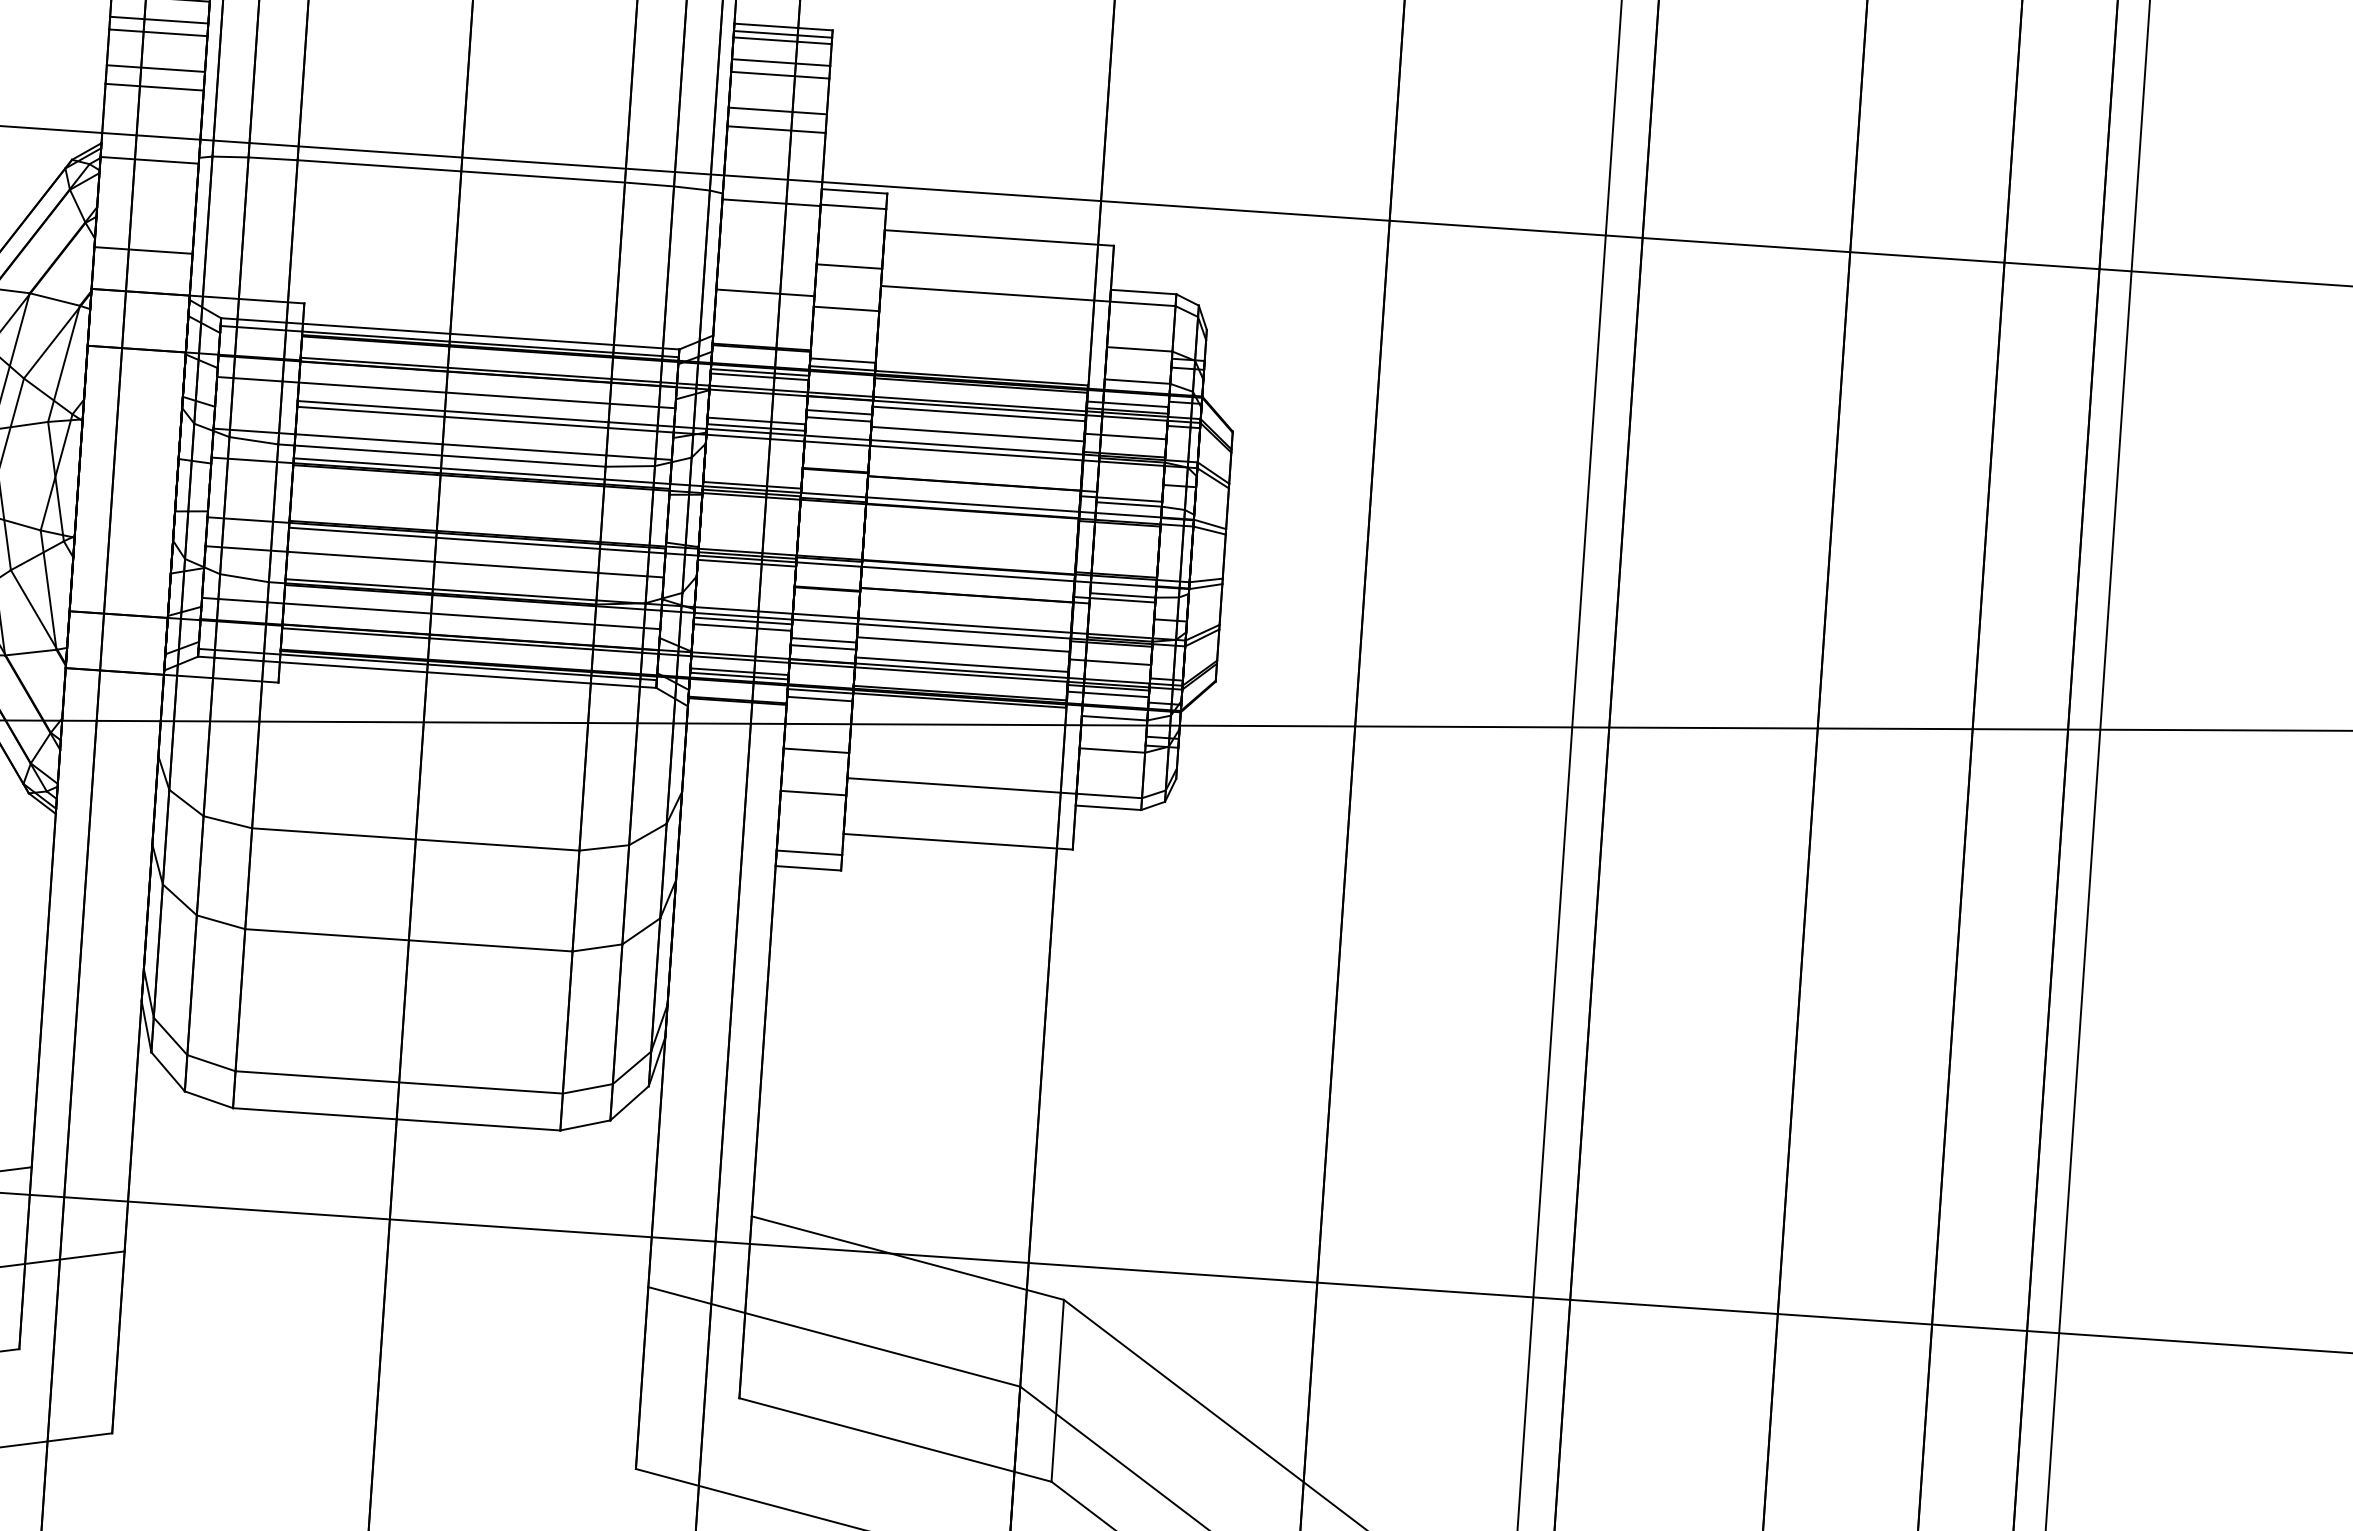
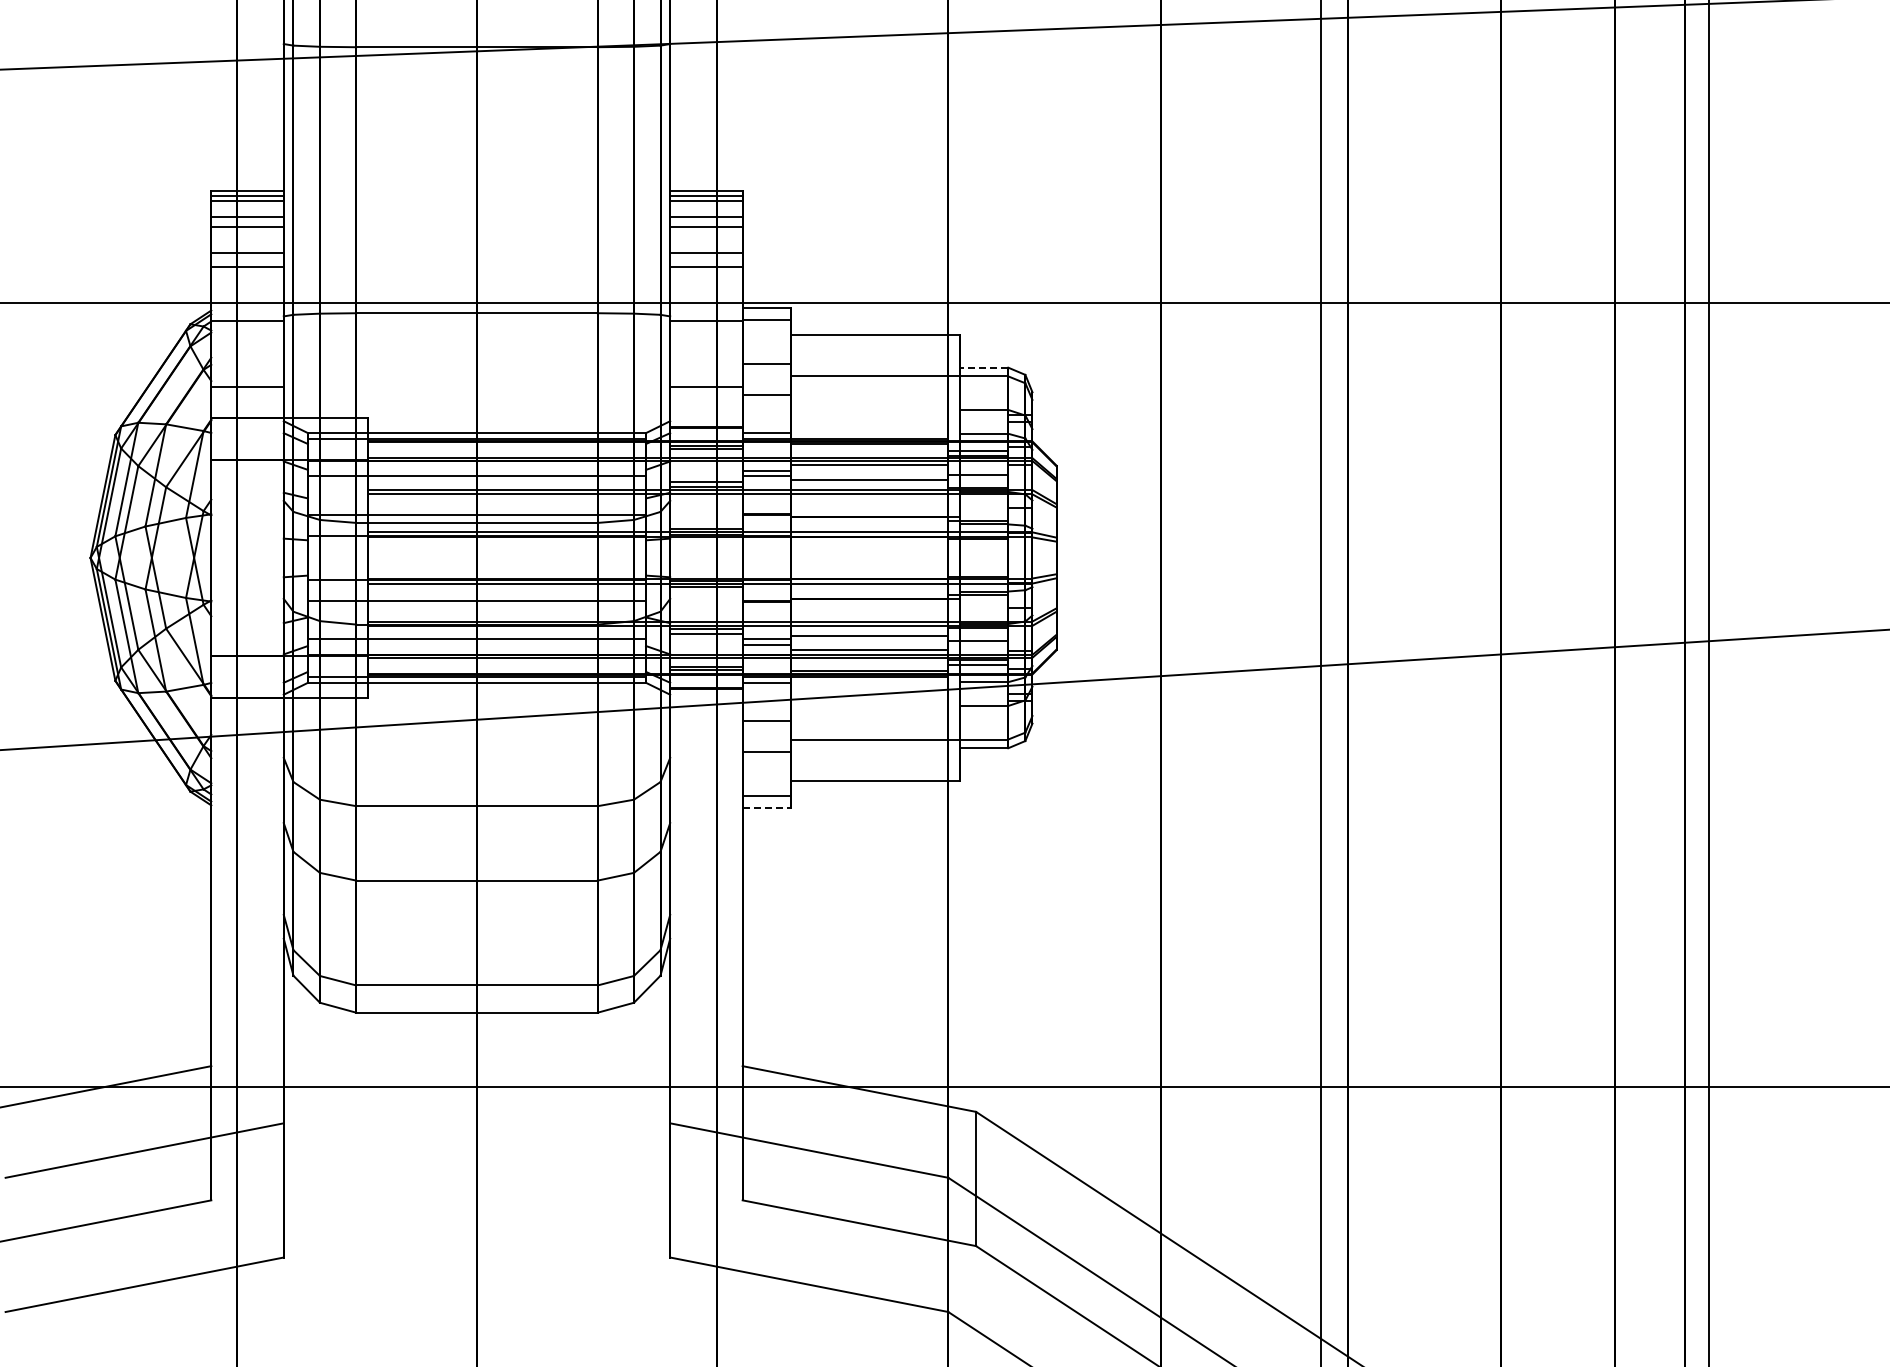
line: (1142, 291) -> (983, 367), solid -> dashed
line: (809, 868) -> (767, 807), solid -> dashed

